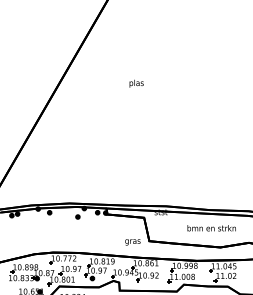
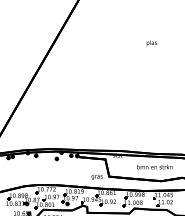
text: (136, 82) -> (151, 42), moved

